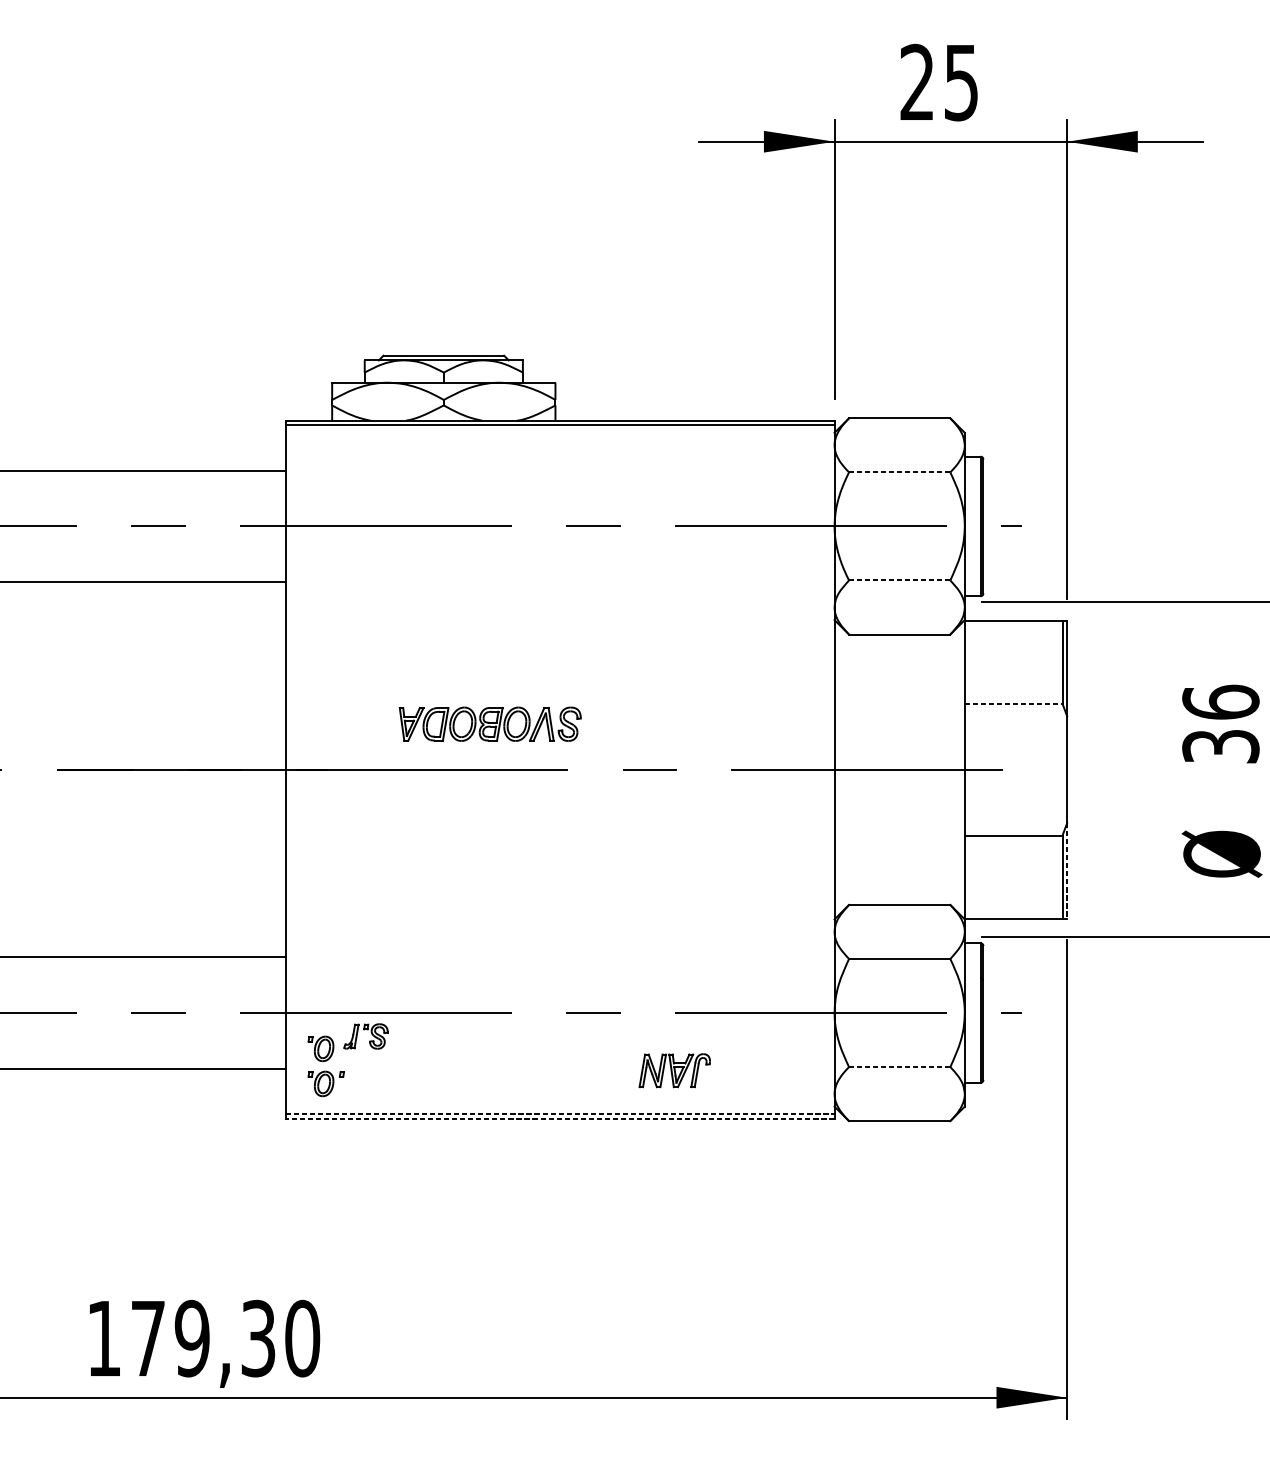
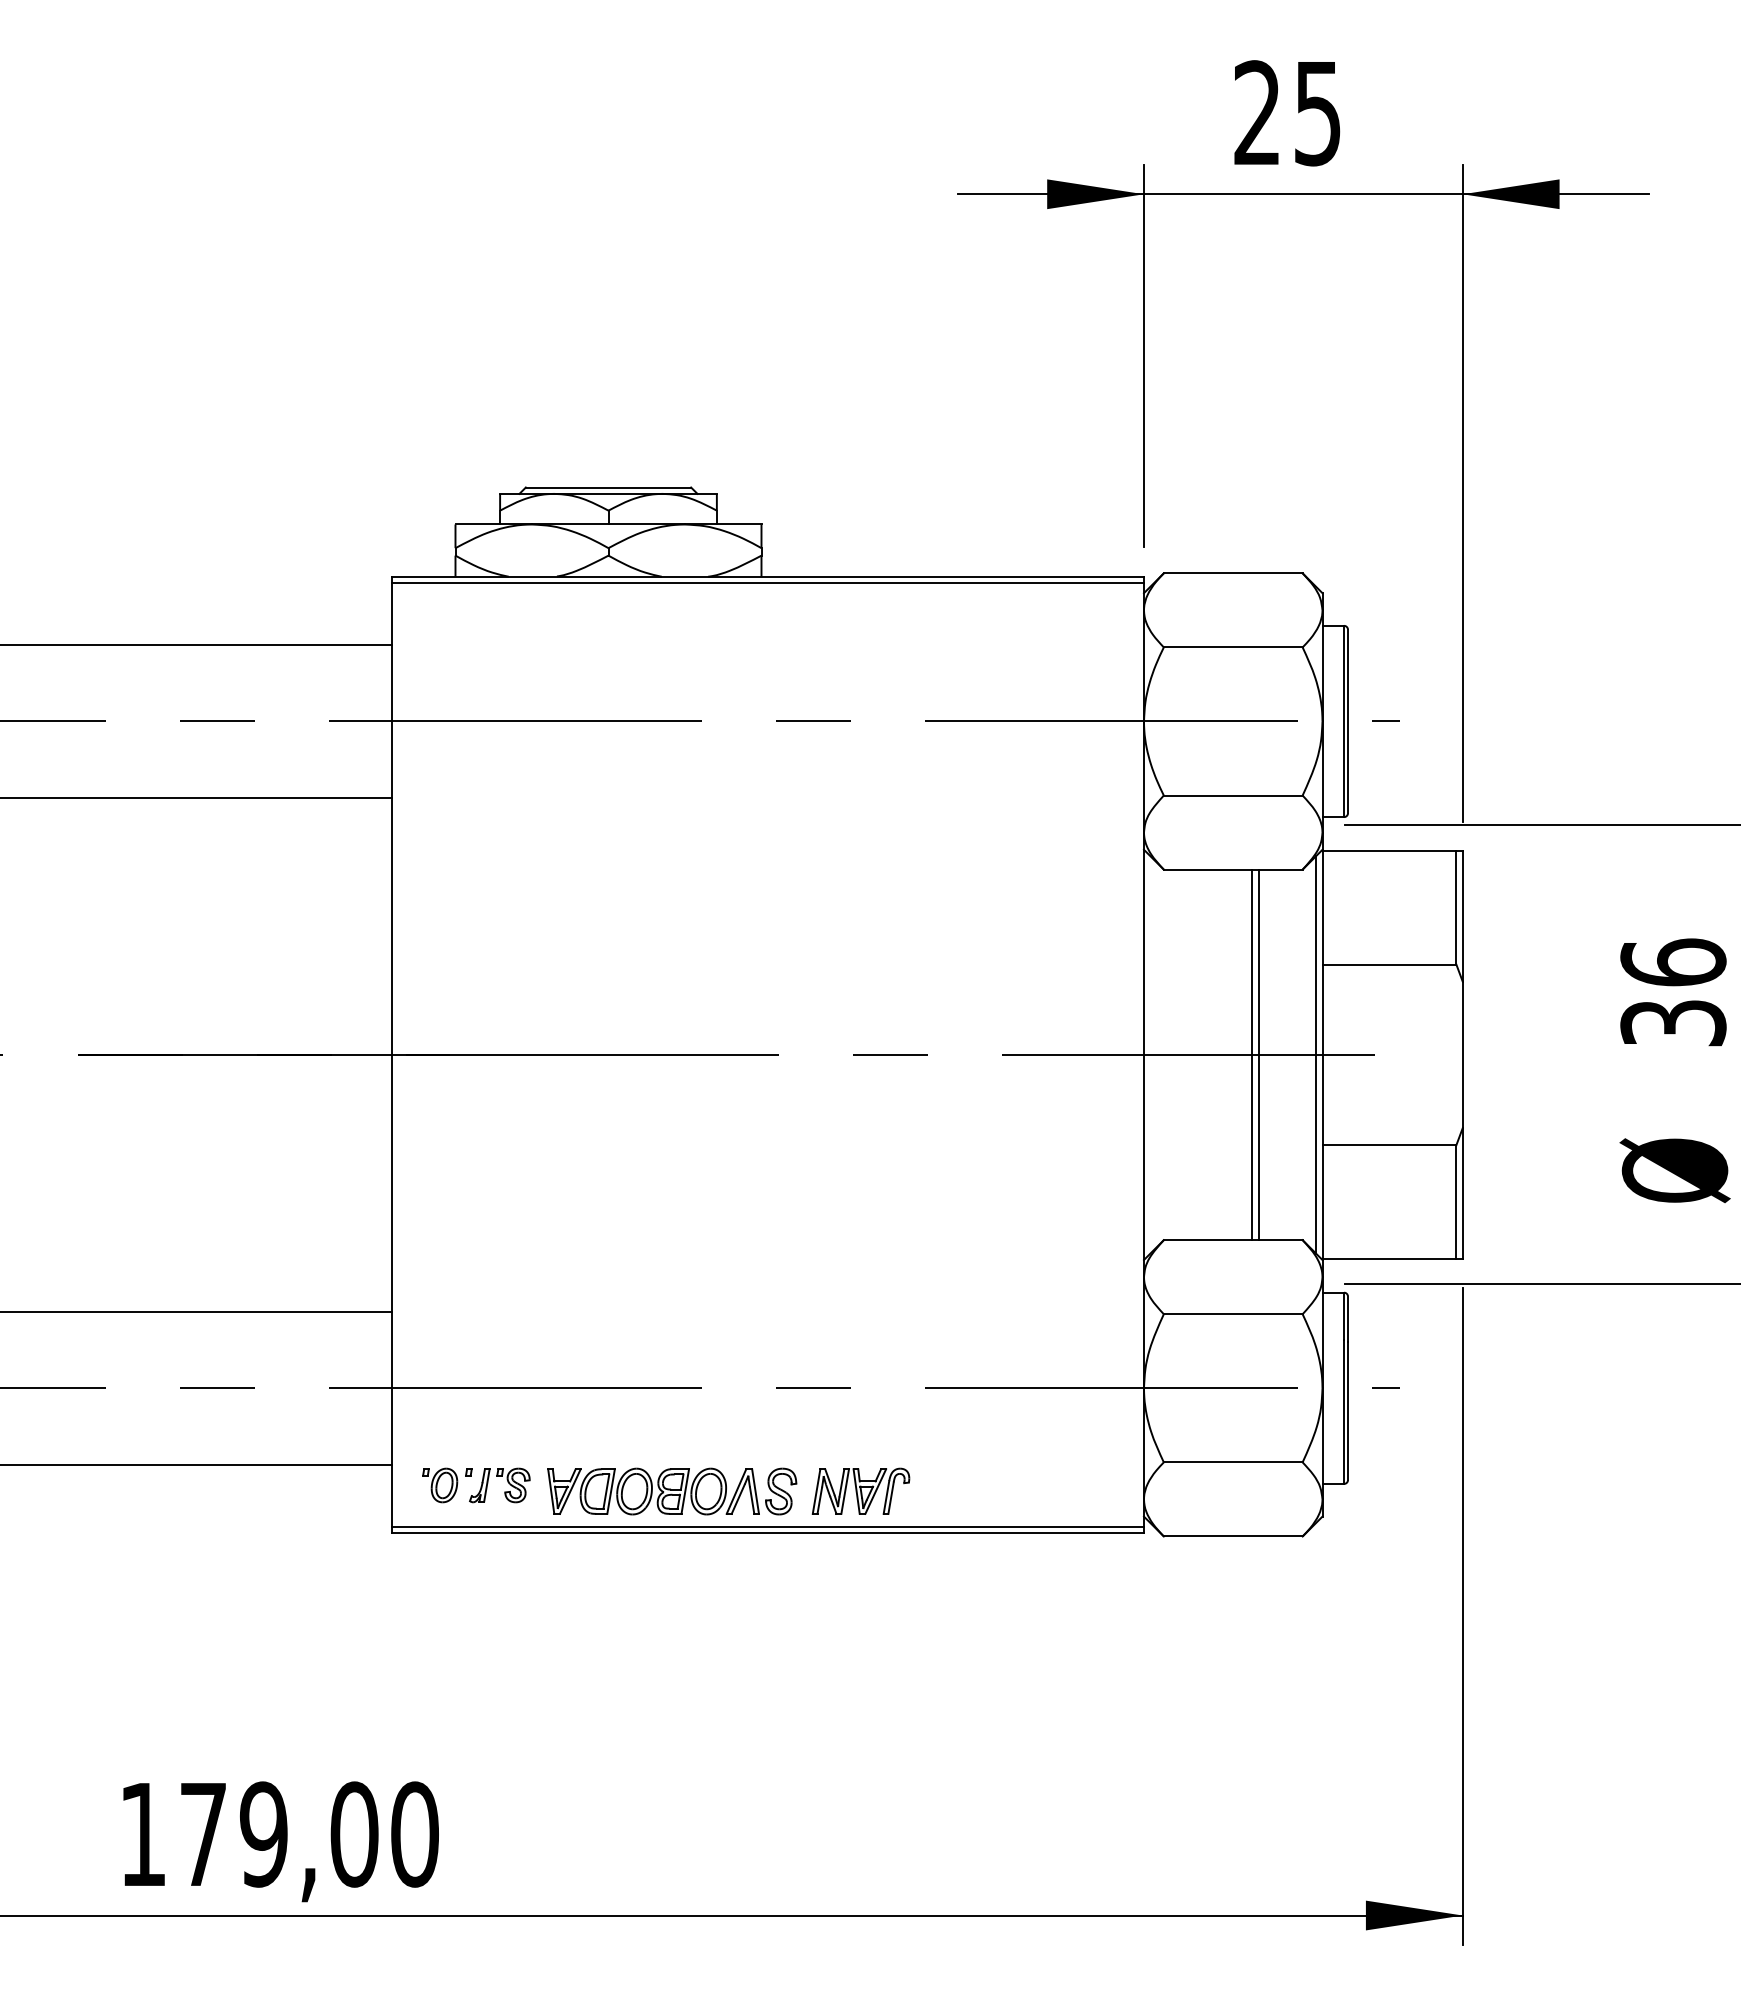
line: (899, 472) -> (1233, 647), dashed -> solid
line: (899, 580) -> (1233, 795), dashed -> solid
line: (1013, 703) -> (1389, 964), dashed -> solid
part: (490, 724) -> (672, 1491), moved
line: (913, 769) -> (1252, 1054), added
line: (918, 769) -> (1258, 1054), added
line: (960, 769) -> (1316, 1054), added
line: (1066, 871) -> (1462, 1194), dashed -> solid
part: (369, 1040) -> (504, 1491), moved
part: (321, 1048) -> (440, 1437), removed
line: (899, 1067) -> (1233, 1462), dashed -> solid
part: (674, 1070) -> (860, 1490), moved
line: (560, 1113) -> (768, 1526), dashed -> solid
line: (559, 1118) -> (767, 1533), dashed -> solid
text: (258, 1338) -> (354, 1834), 179,30 -> 179,00

